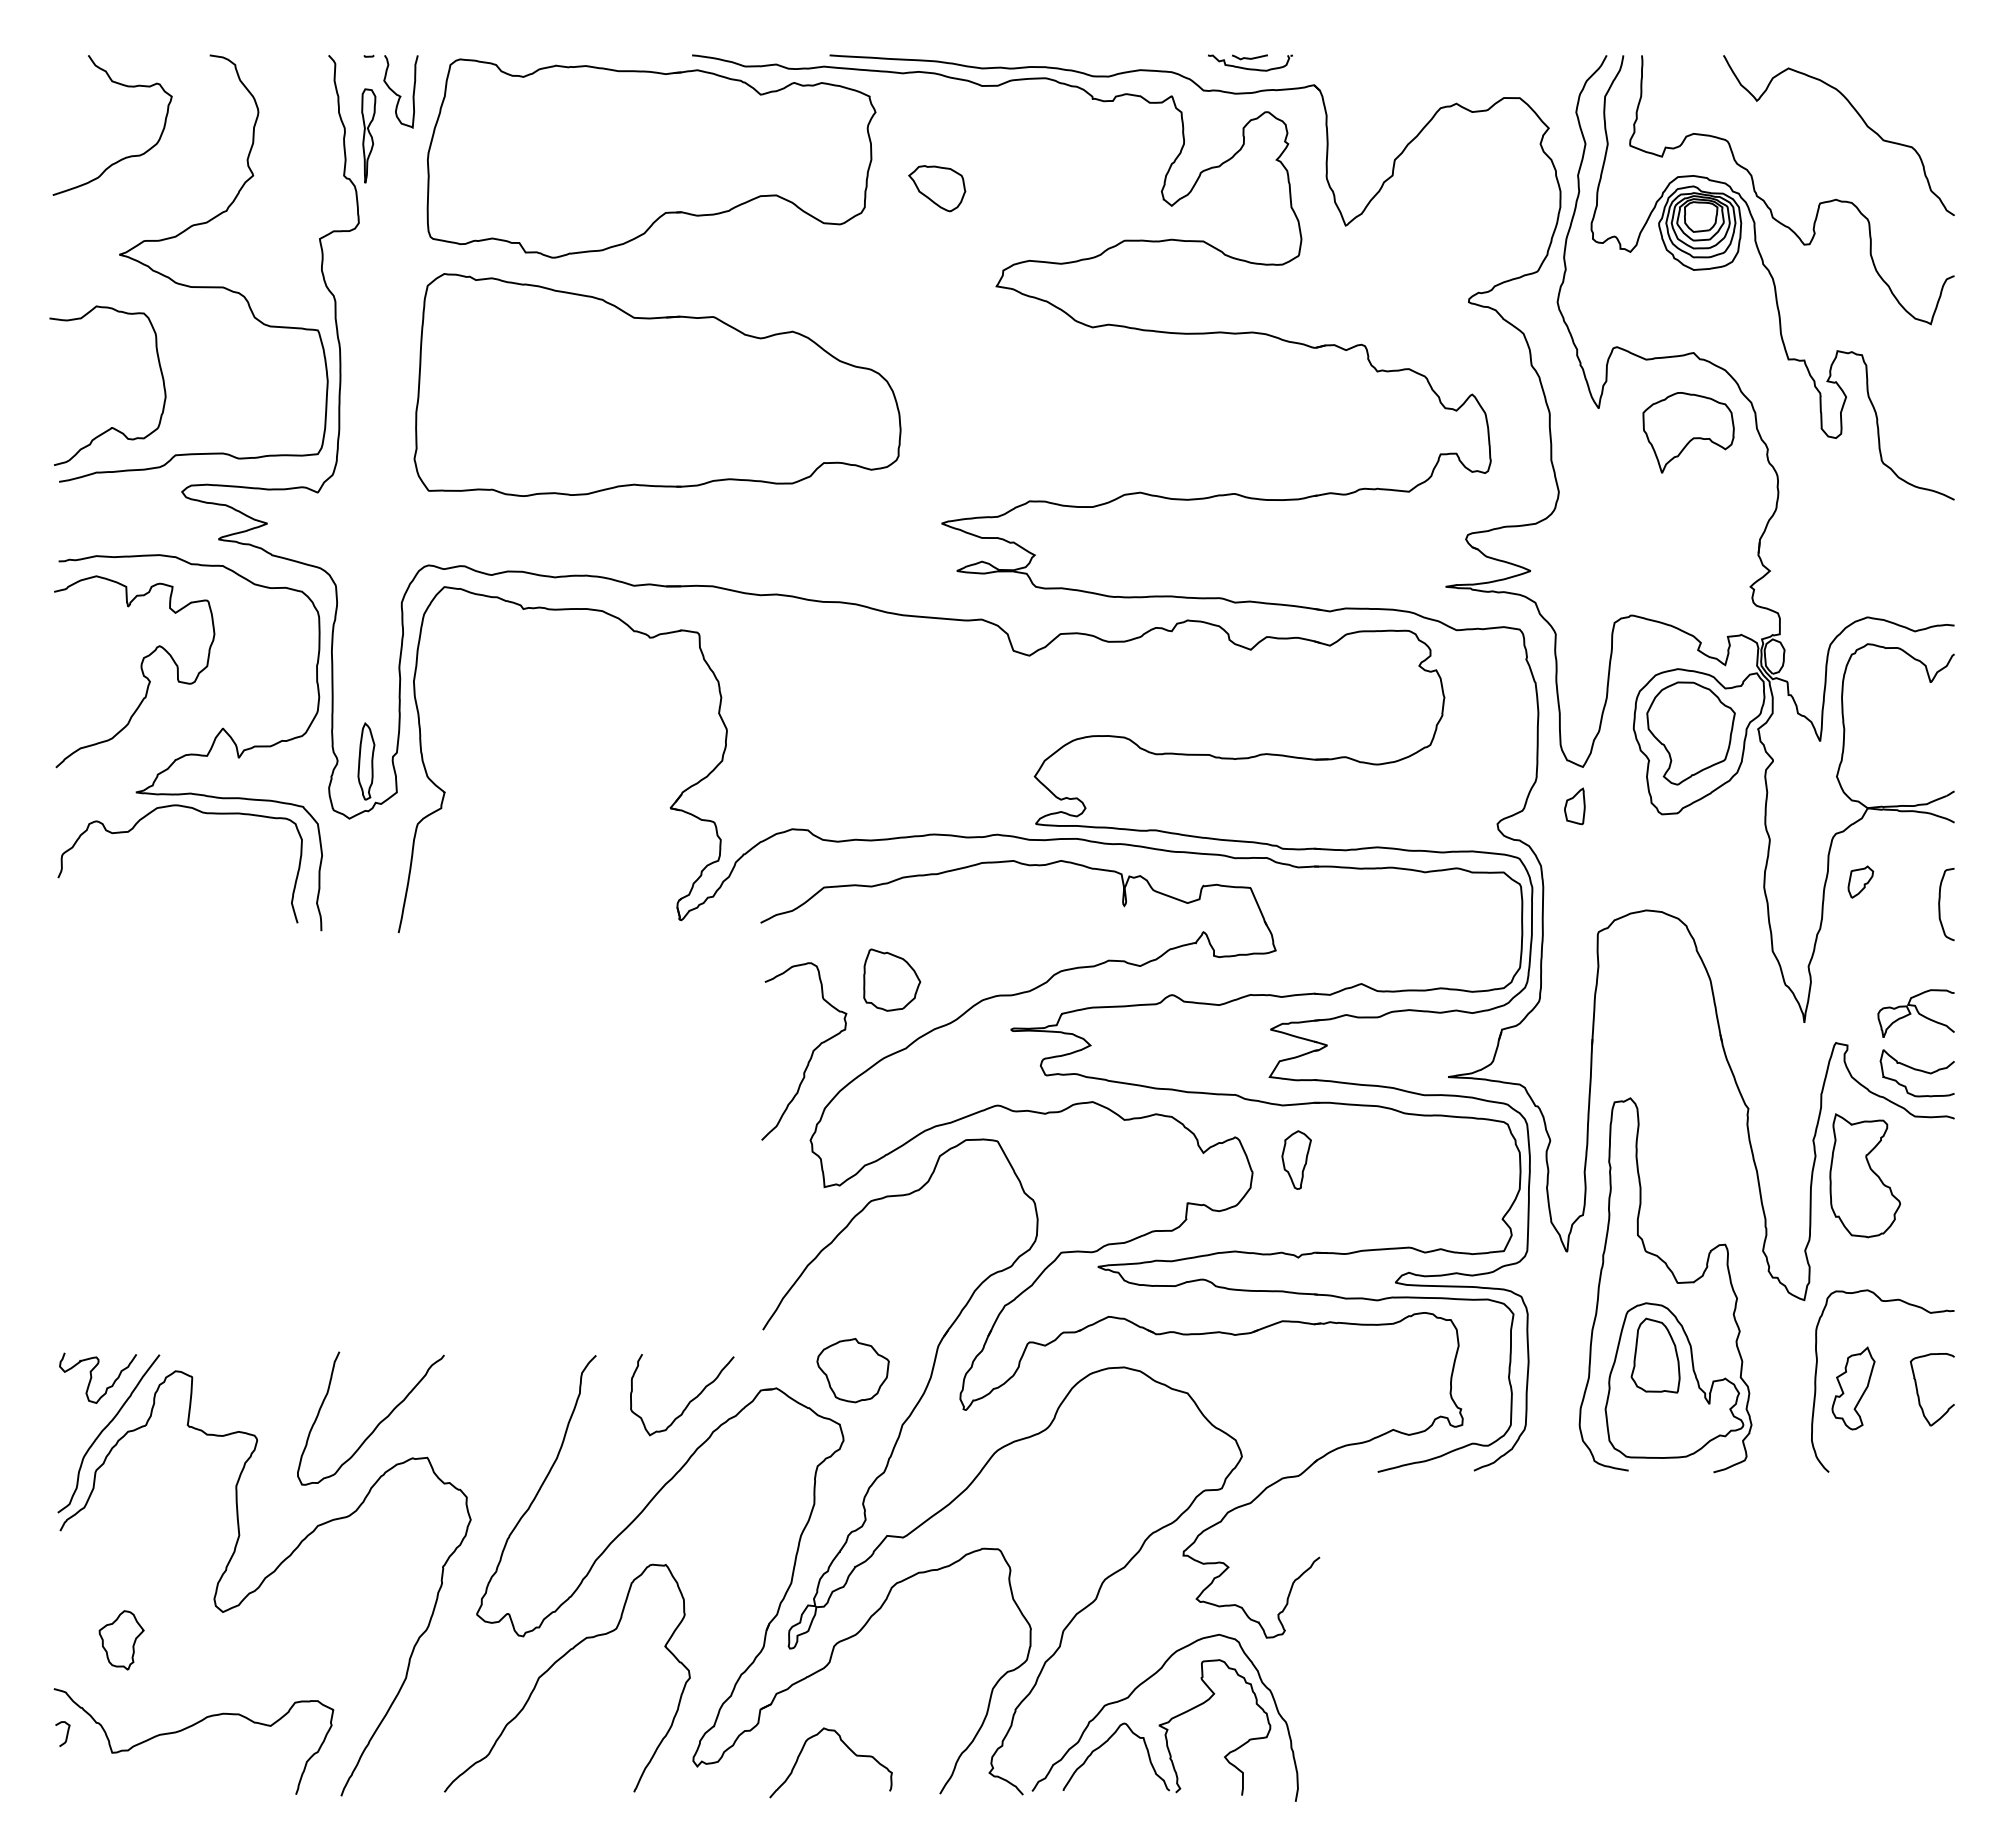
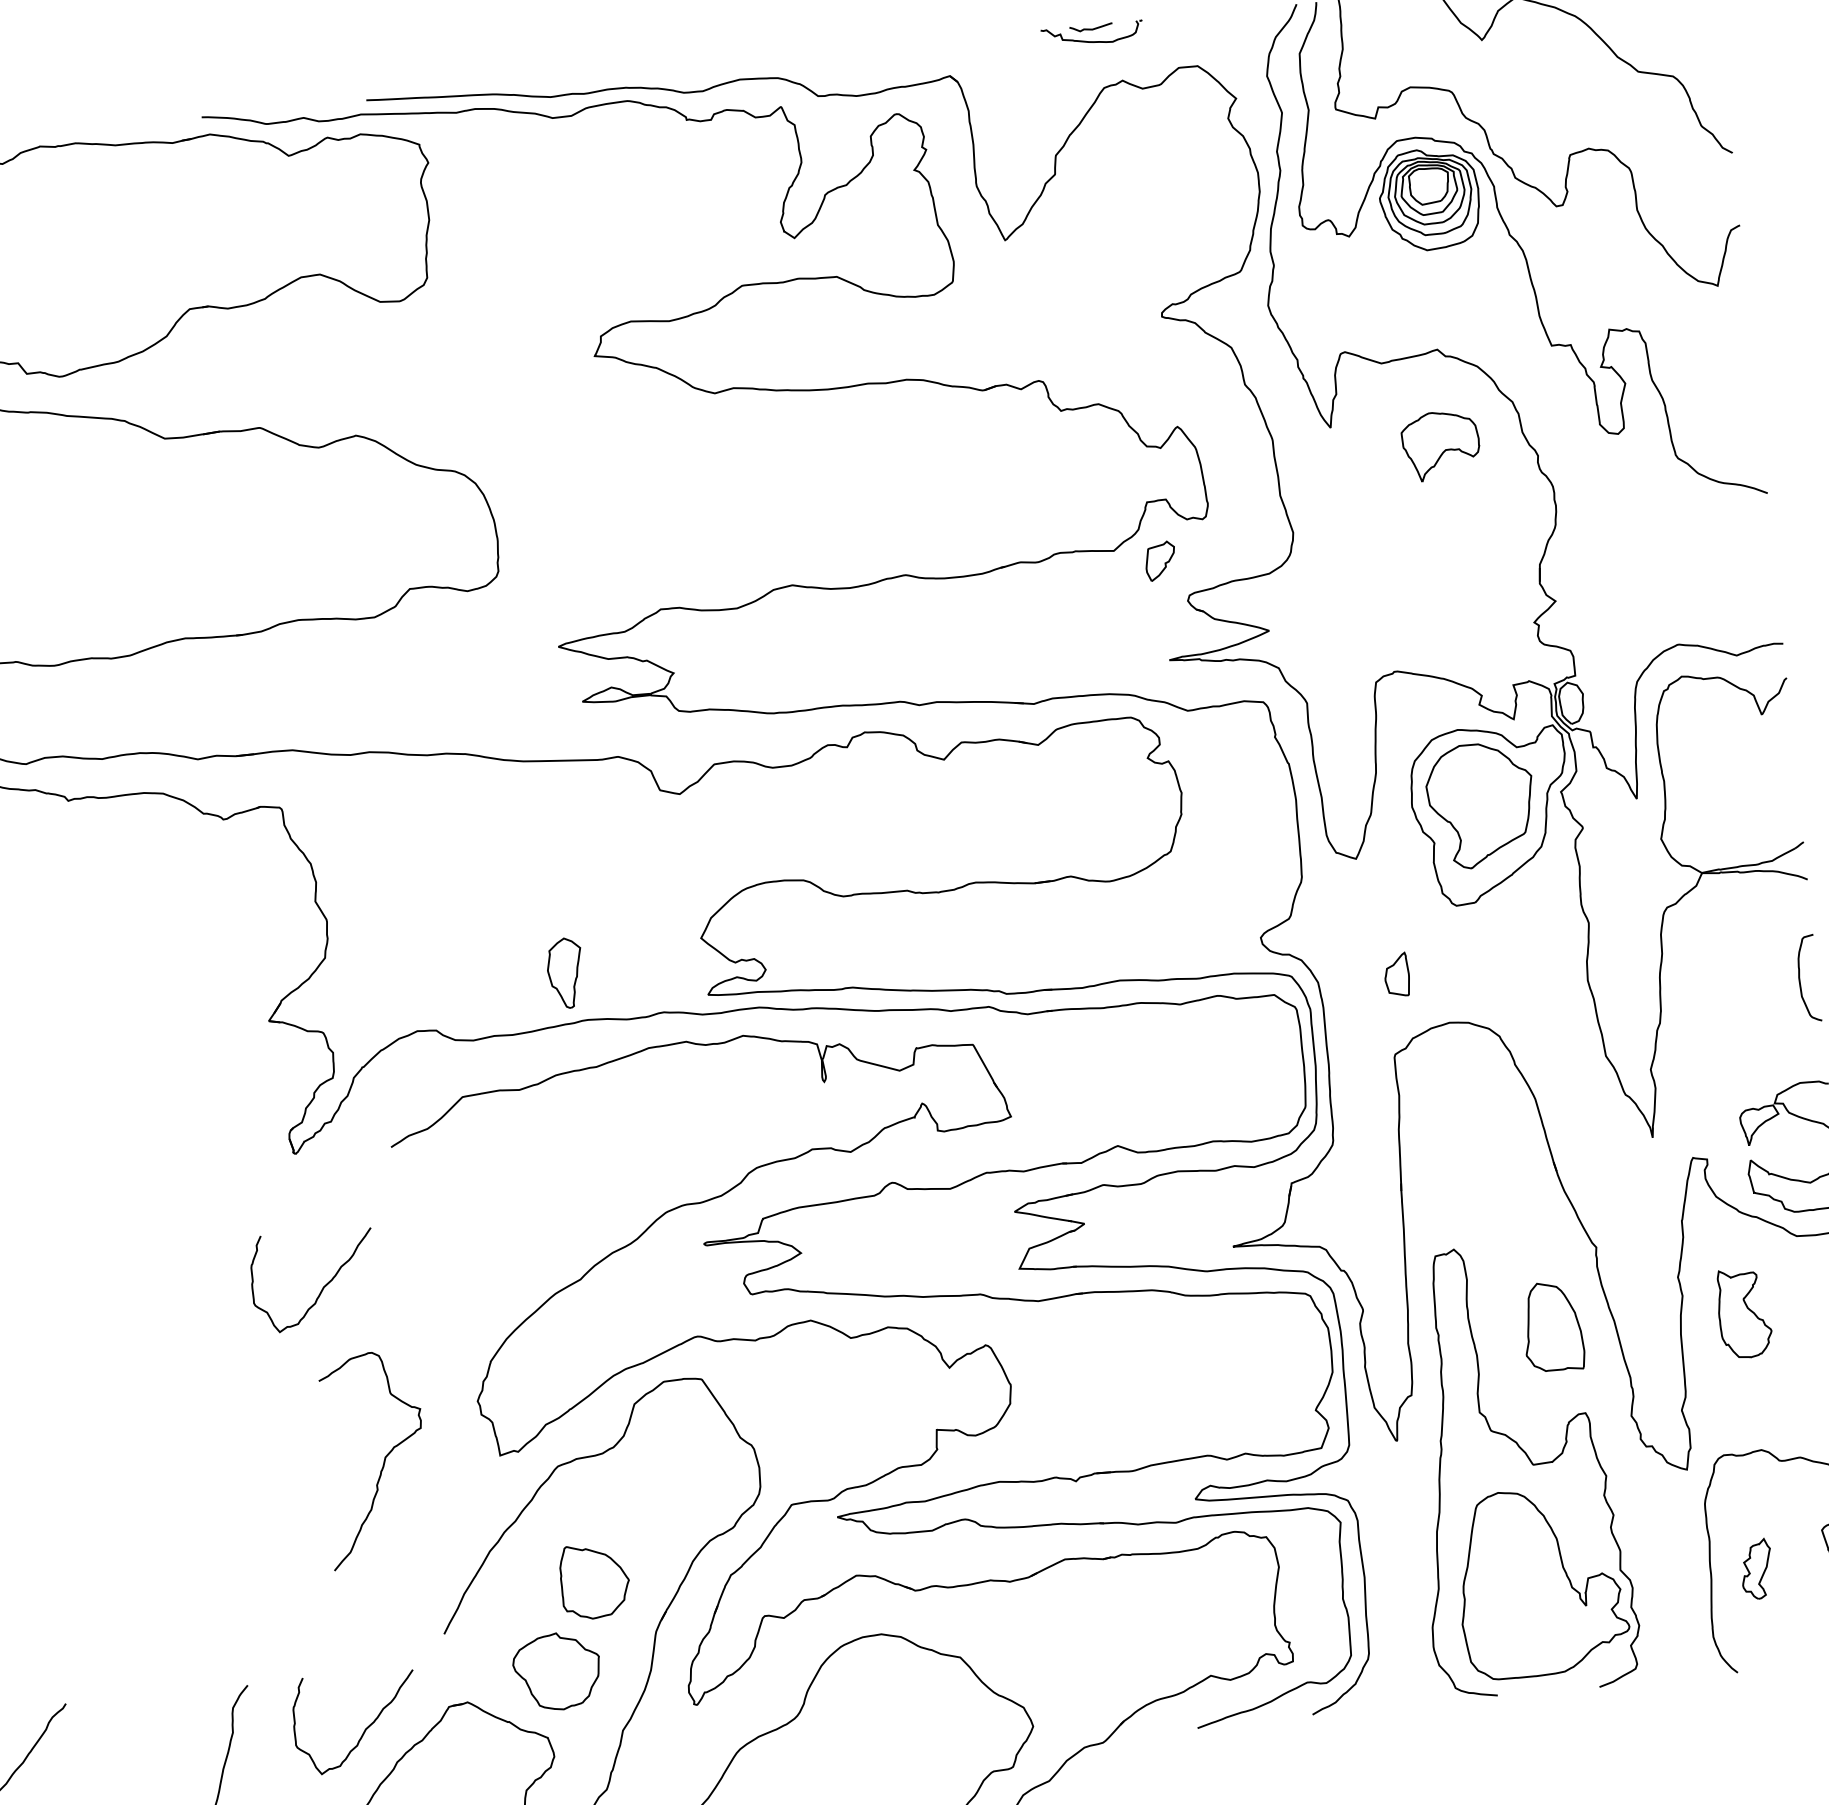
part: (1250, 62) -> (1092, 33), moved
part: (937, 188) -> (511, 246), removed
part: (1688, 432) -> (1440, 445), size x0.7
part: (1574, 806) -> (1396, 975), moved
part: (1860, 881) -> (1160, 560), moved
part: (892, 979) -> (595, 1580), moved
curve: (692, 1032) -> (323, 1286), added
curve: (811, 1053) -> (383, 1460), moved
part: (1296, 1159) -> (565, 972), moved
part: (1864, 1175) -> (1743, 1313), size x0.6
part: (1655, 1355) -> (1552, 1326), moved
part: (1853, 1388) -> (1756, 1569), size x0.6

